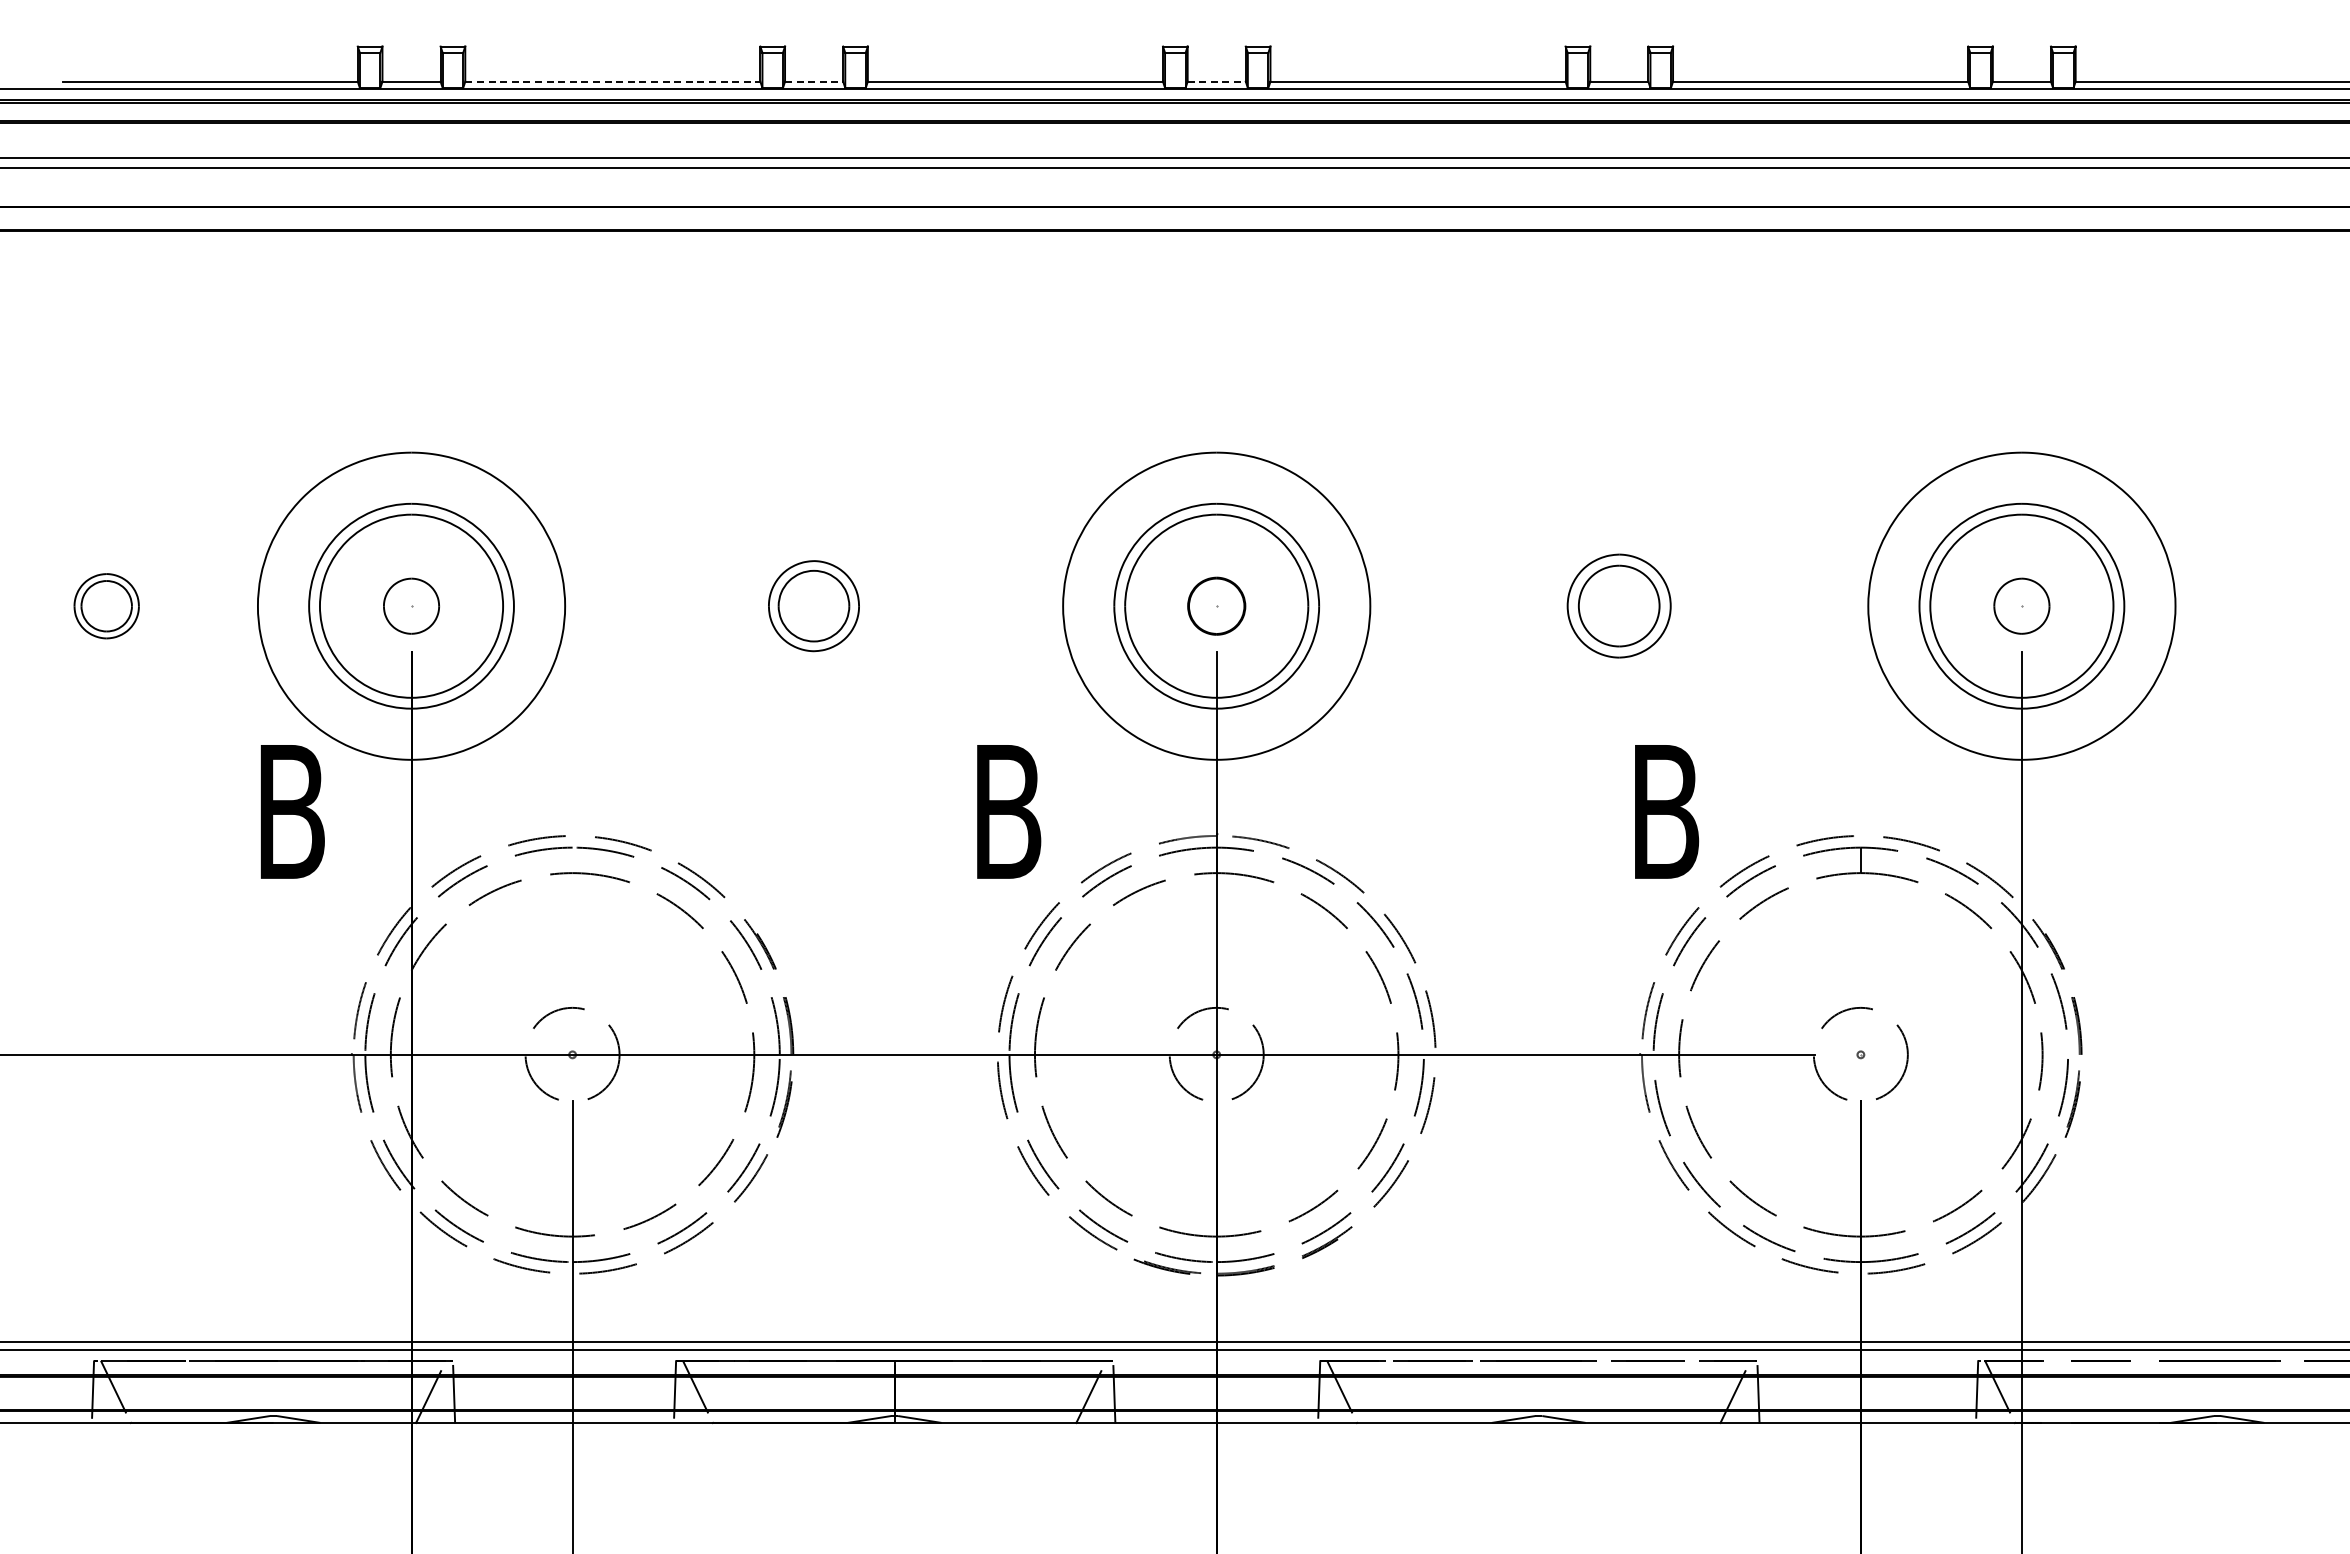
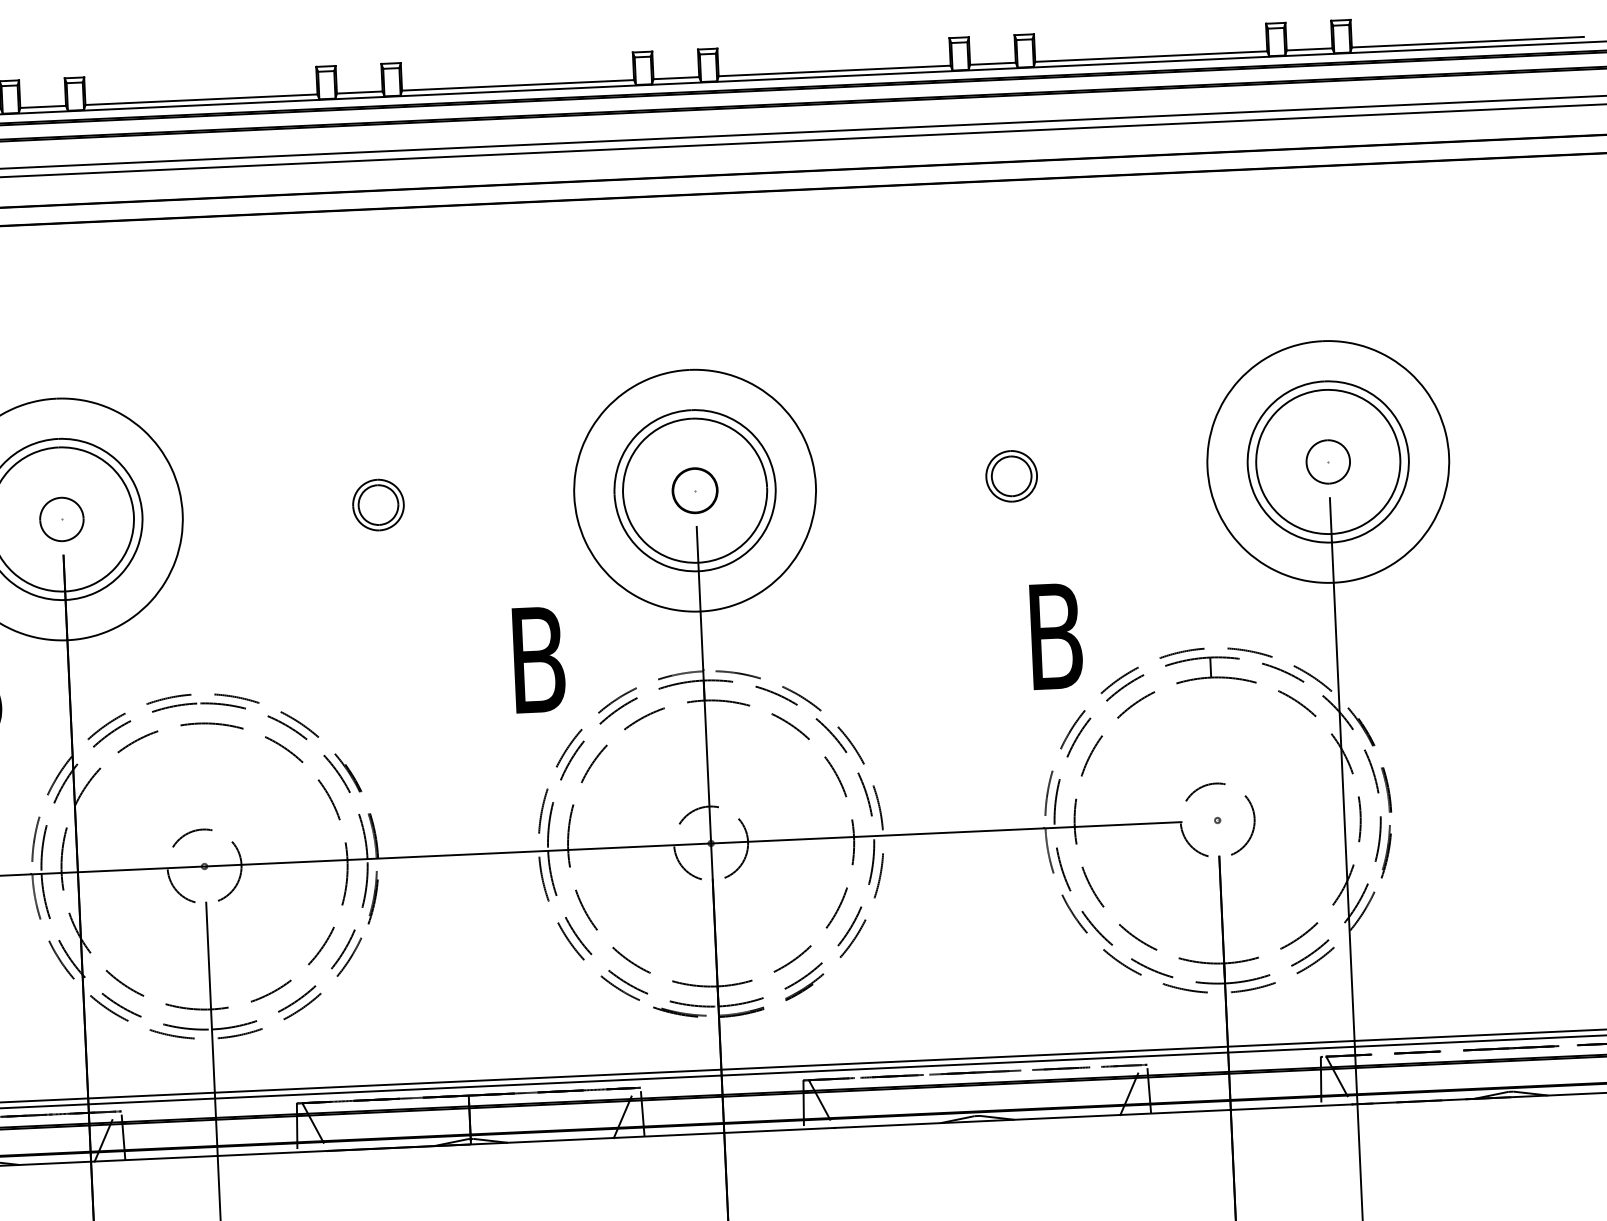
line: (612, 81) -> (201, 99), dashed -> solid
line: (814, 81) -> (360, 92), dashed -> solid
line: (1217, 81) -> (676, 78), dashed -> solid
part: (814, 606) -> (378, 505), size x0.71
part: (1619, 606) -> (1011, 476), size x0.62

